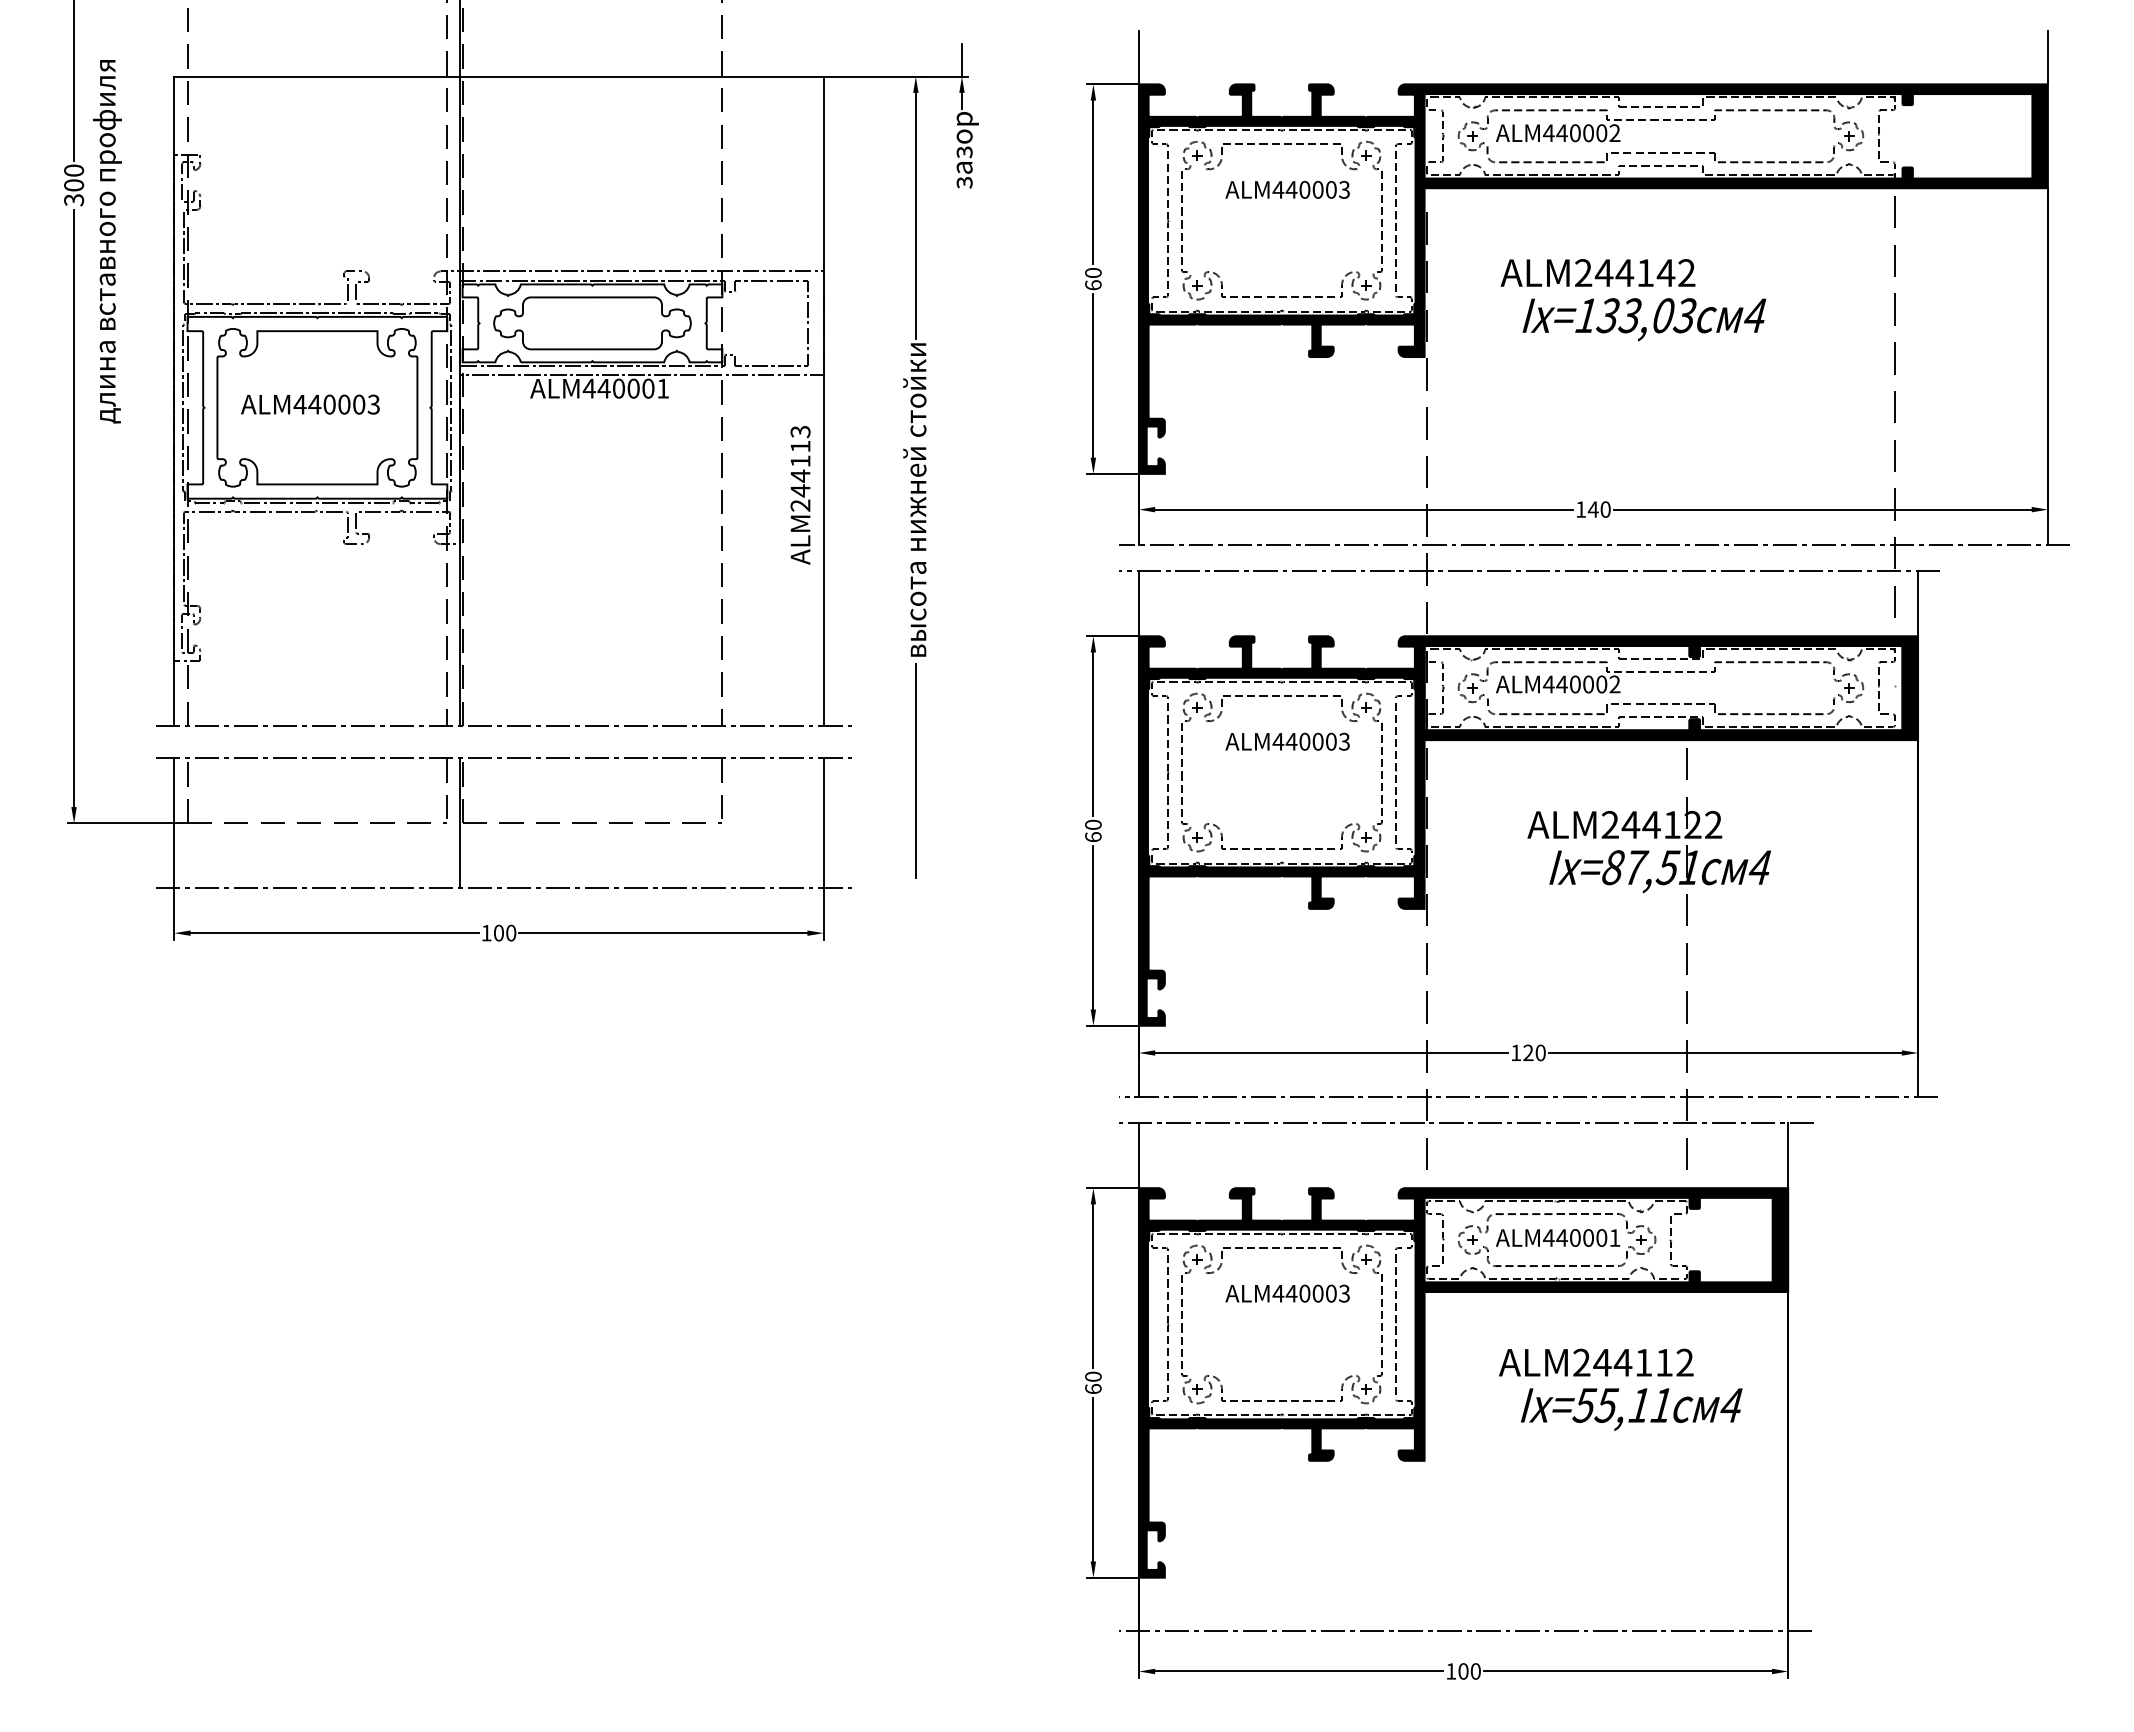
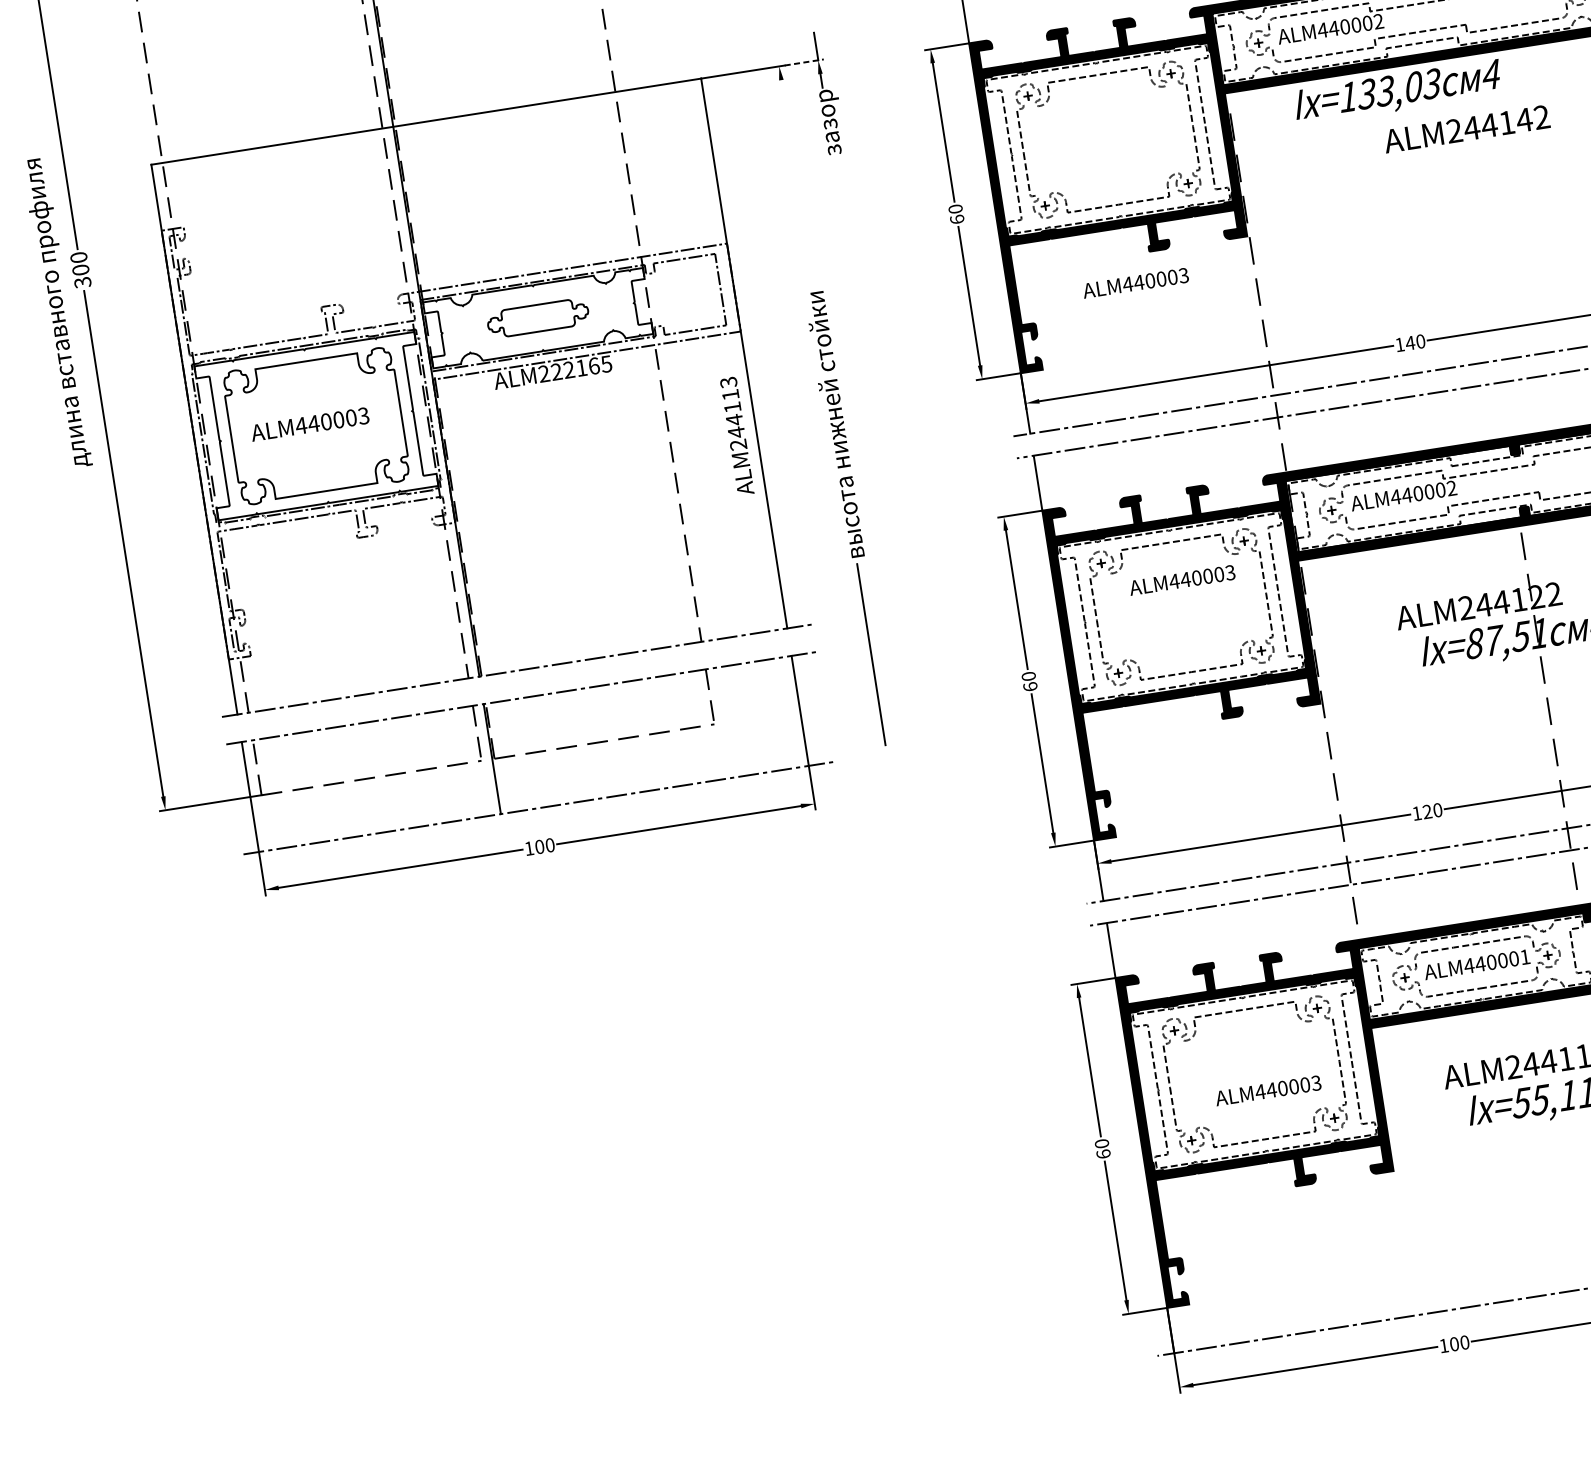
line: (945, 76) -> (804, 62), solid -> dashed
text: (1287, 189) -> (1135, 282), moved
line: (915, 215) -> (797, 184), removed
text: (107, 241) -> (57, 312), moved
text: (1597, 272) -> (1466, 128), moved
text: (1644, 319) -> (1398, 92), moved
part: (592, 323) -> (538, 318), size x0.6
text: (625, 388) -> (574, 368), ALM440001 -> ALM222165
text: (1287, 1293) -> (1268, 1090), moved

